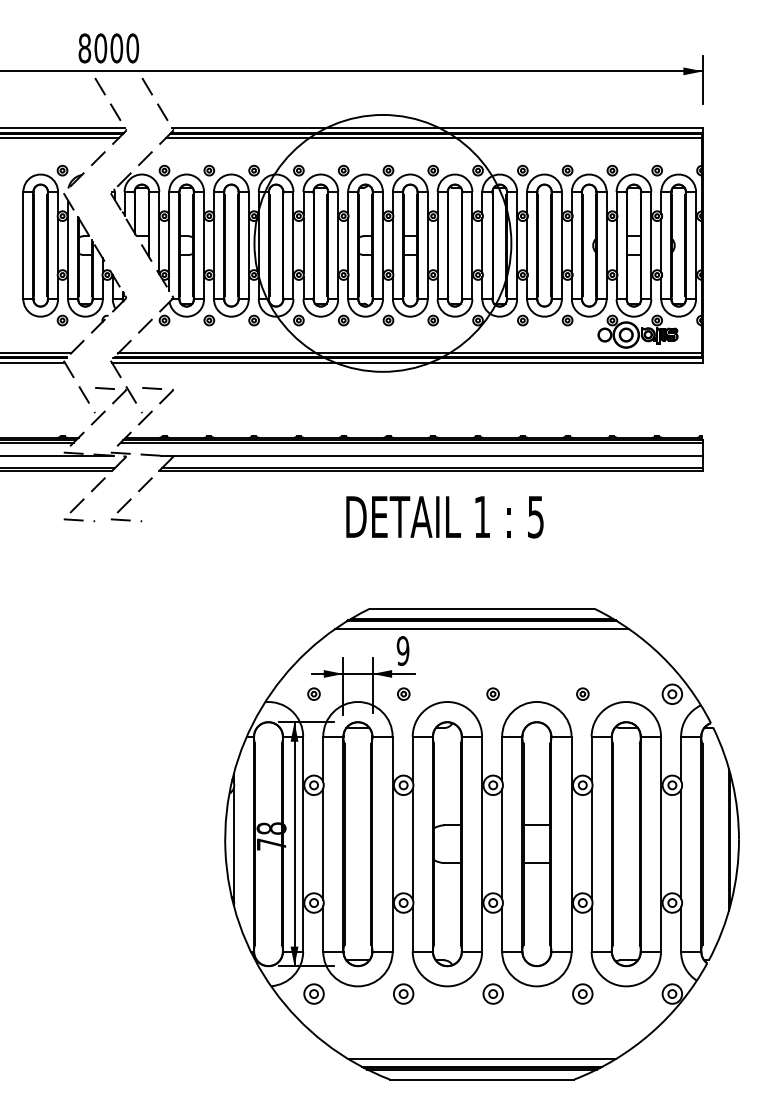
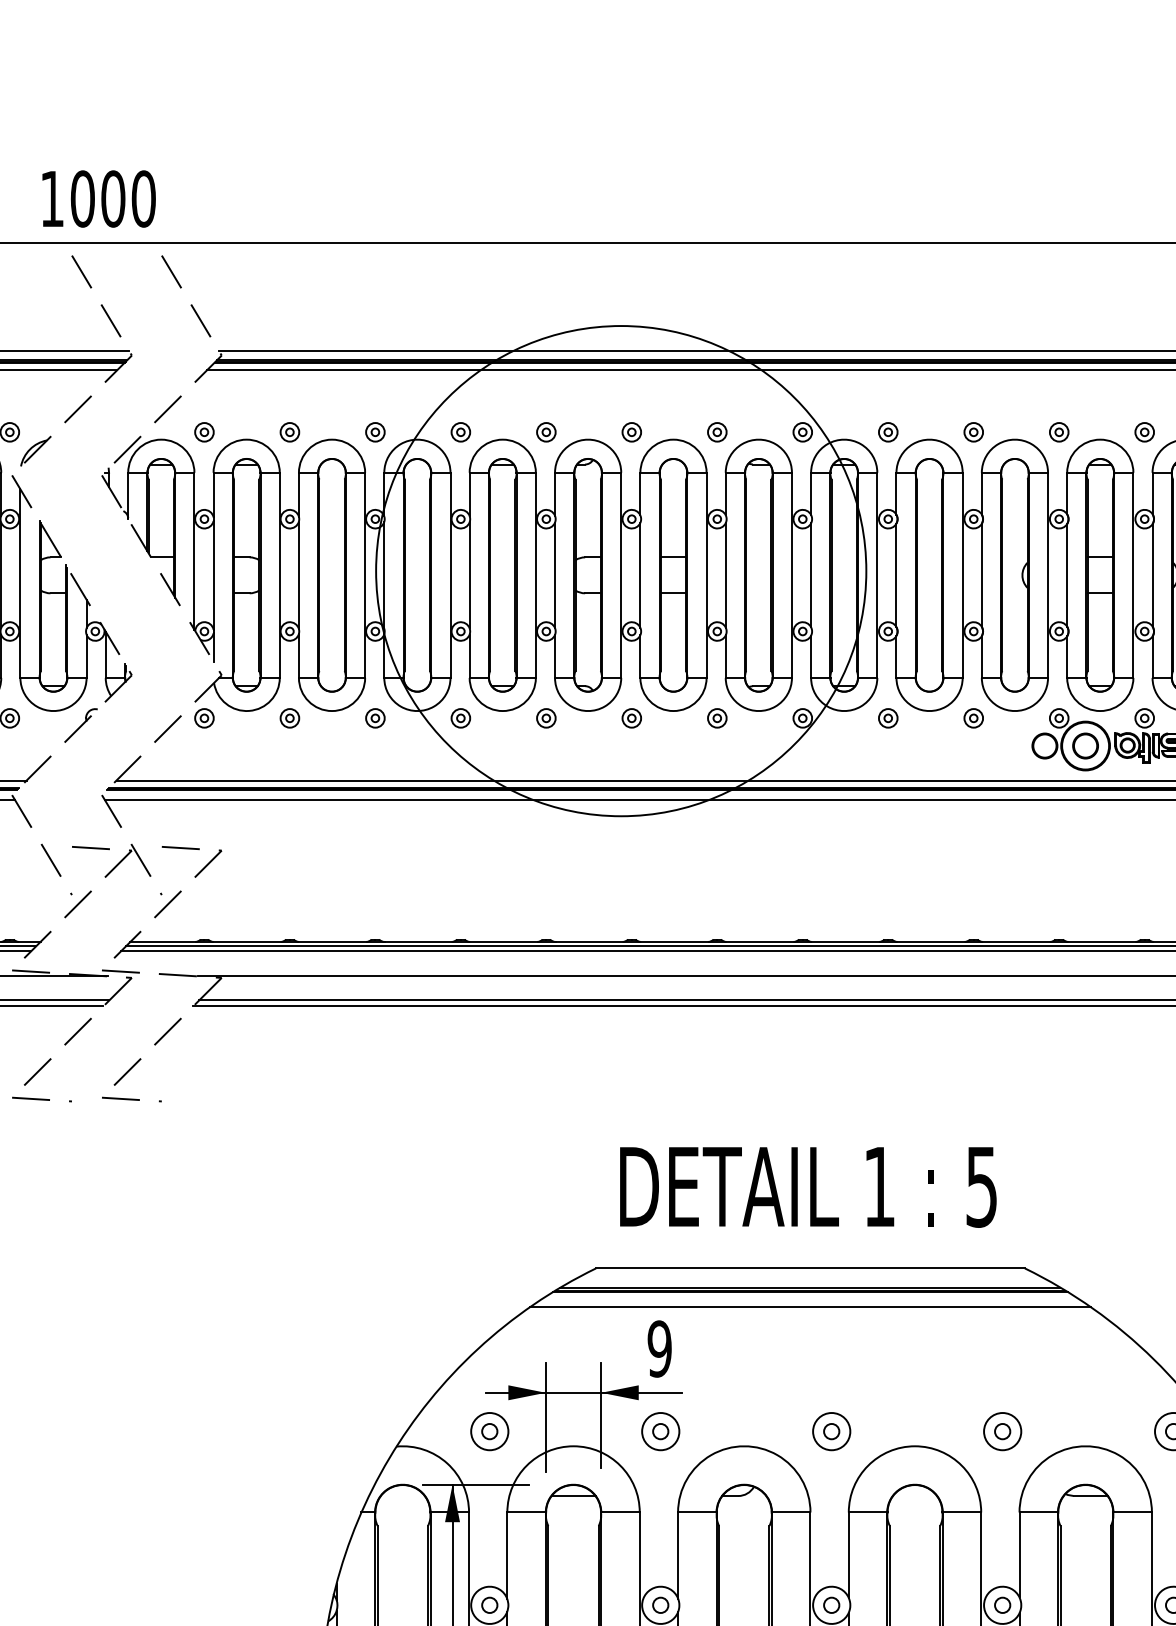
text: (84, 48) -> (51, 199), 8000 -> 1000
text: (444, 517) -> (807, 1187), moved
part: (313, 693) -> (488, 1430), size x1.67
part: (403, 693) -> (660, 1430), size x1.67
part: (492, 693) -> (830, 1430), size x1.67
part: (582, 693) -> (1002, 1430), size x1.67

